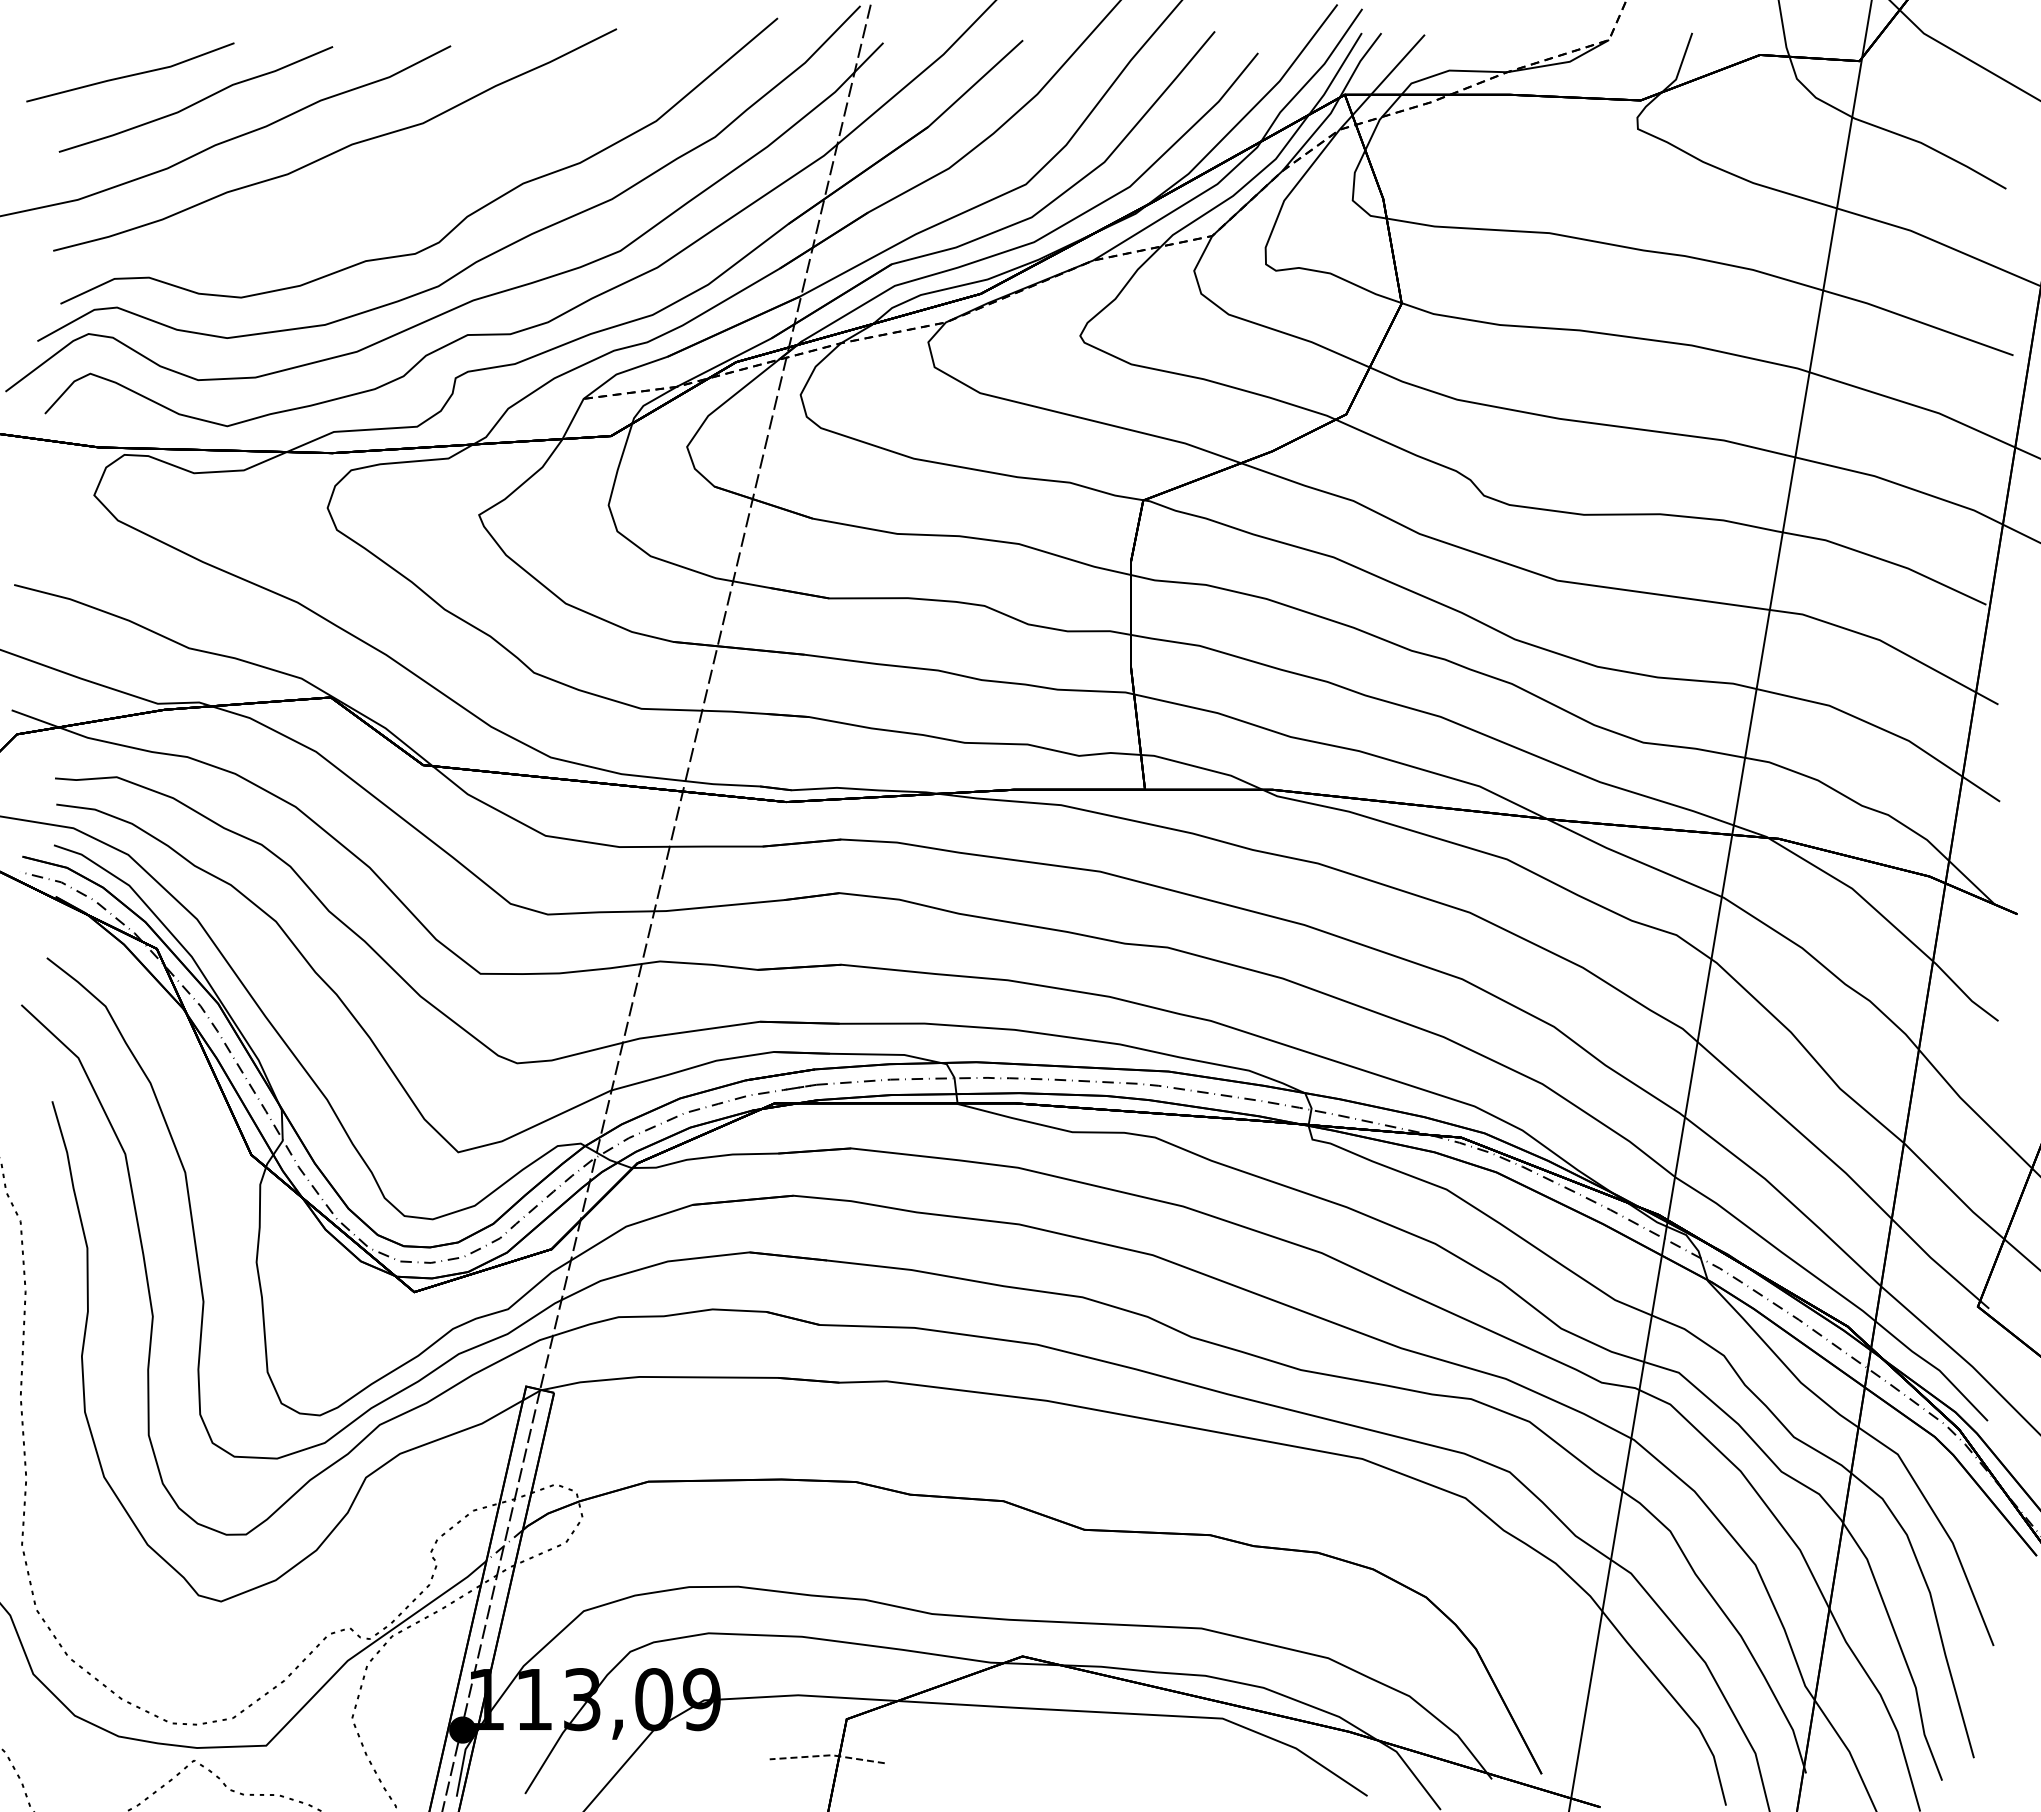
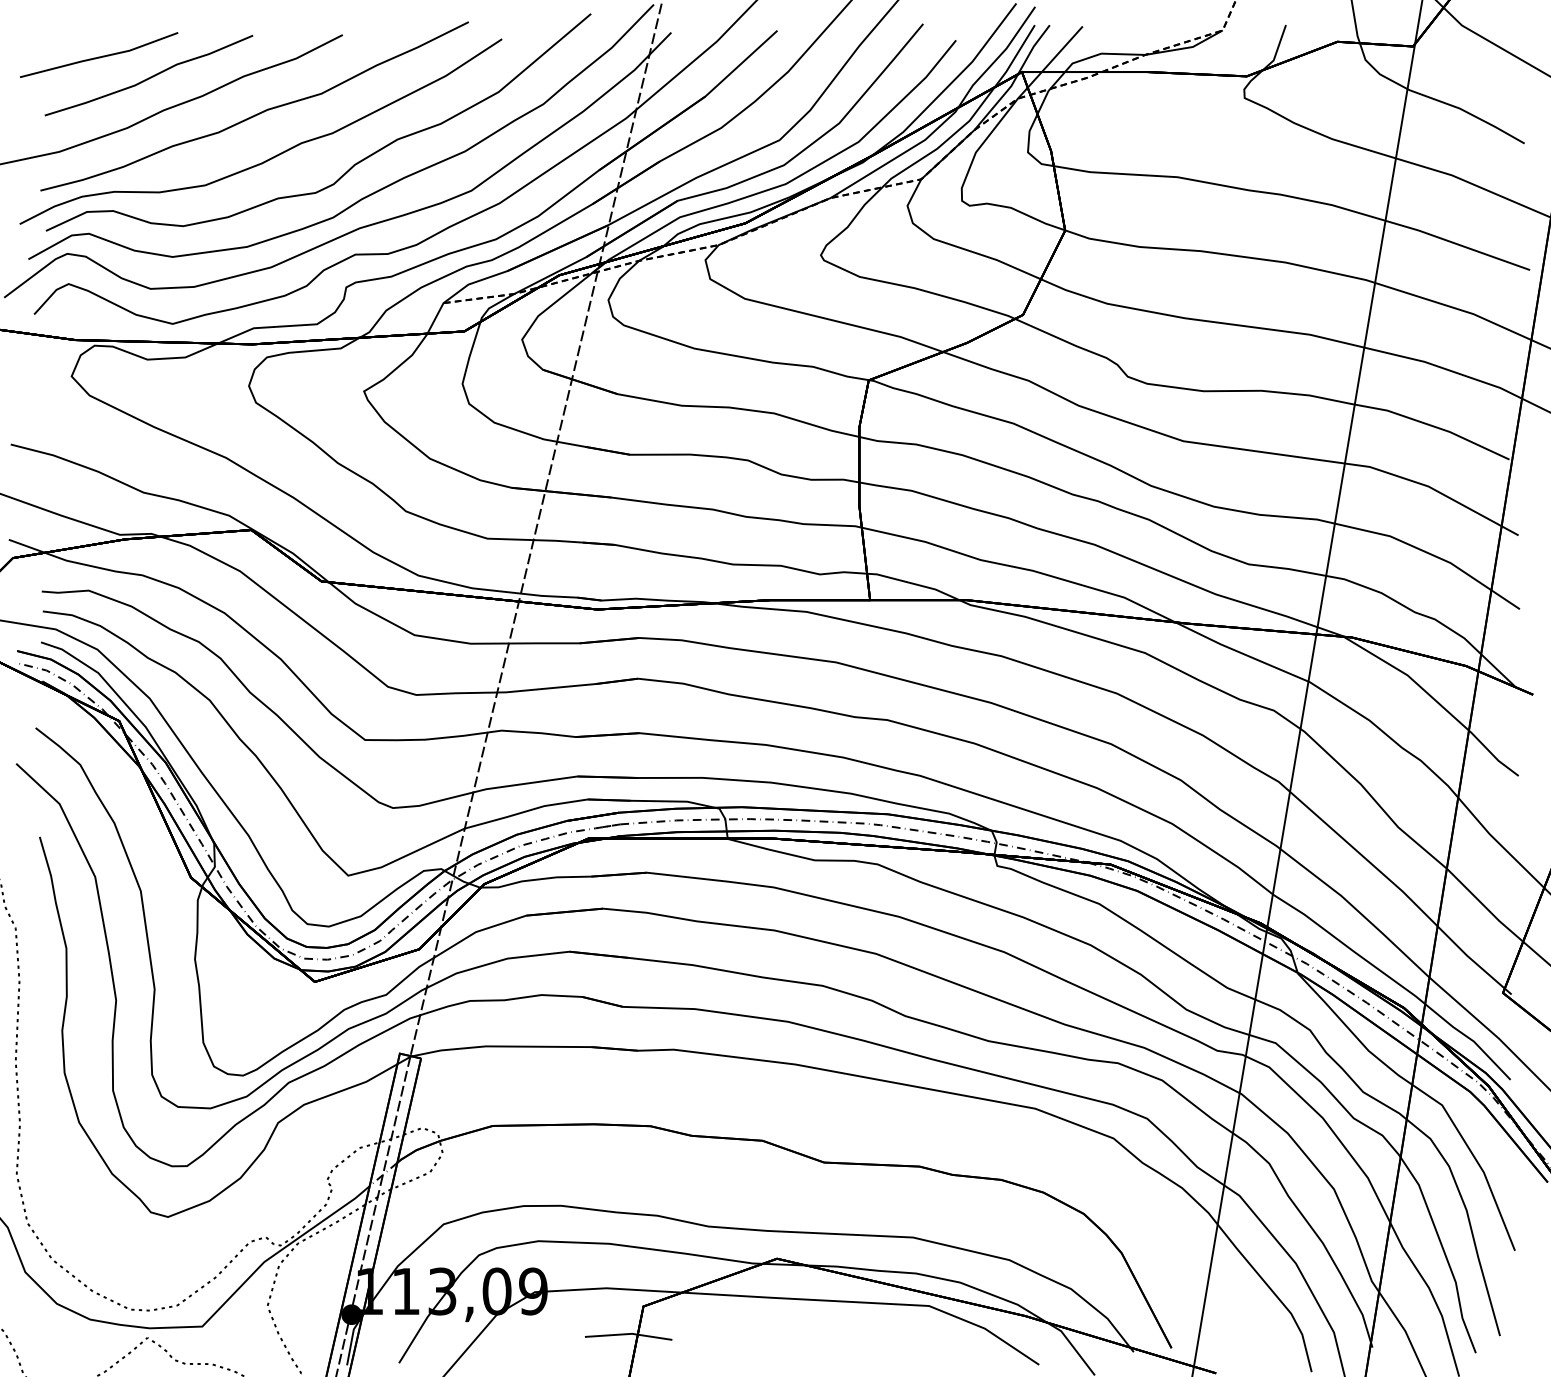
curve: (358, 206) -> (272, 156), added
line: (827, 1755) -> (628, 1334), dashed -> solid

